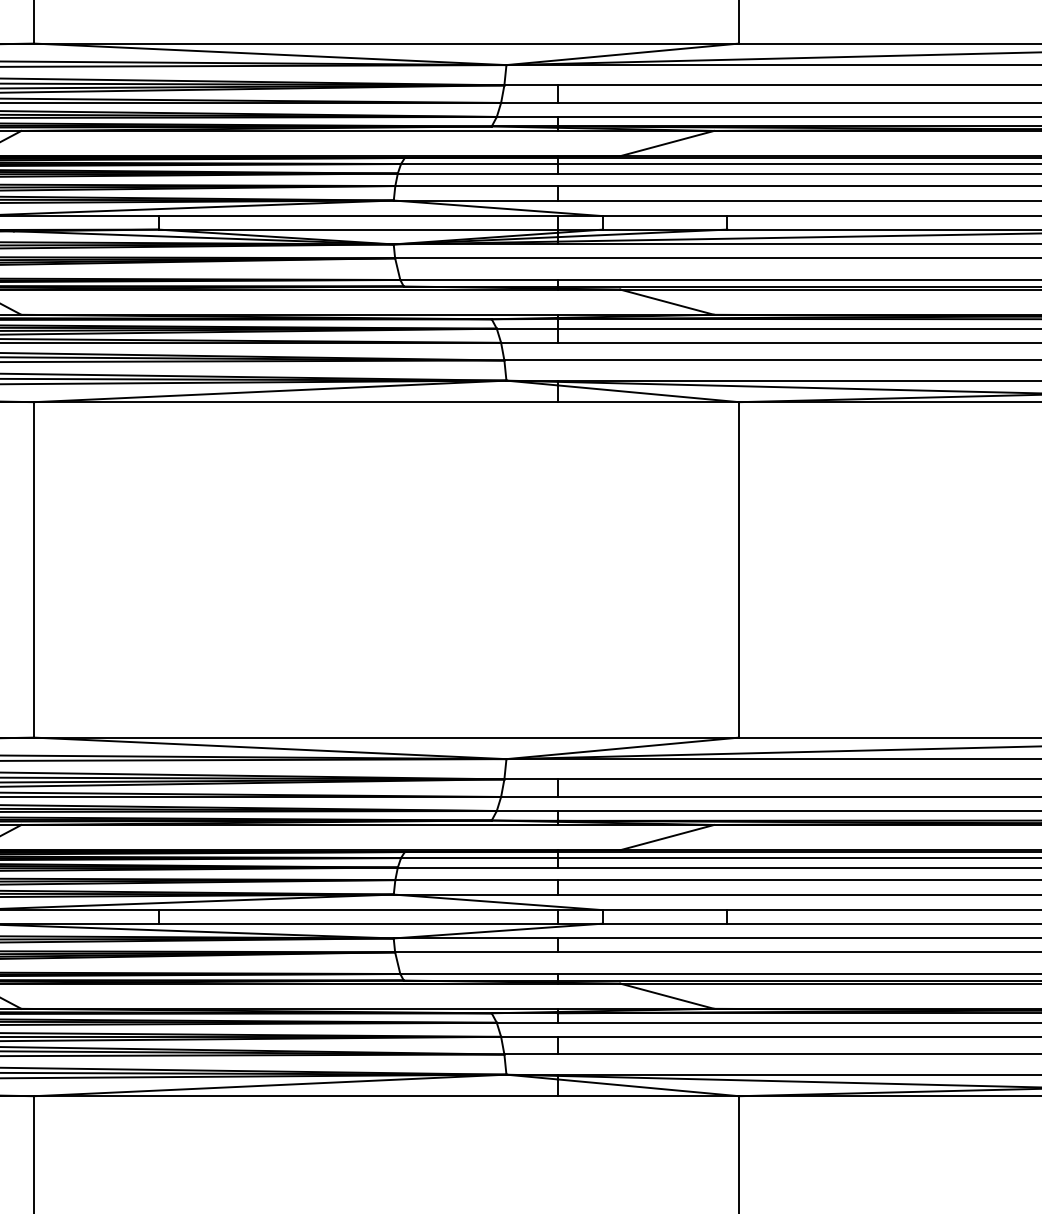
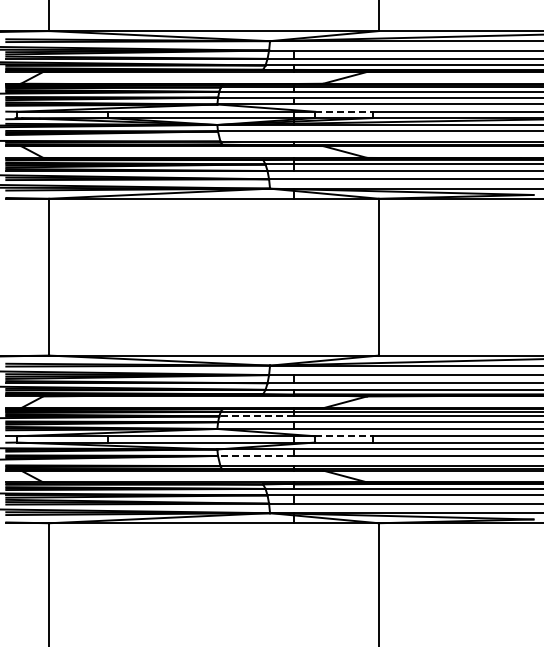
line: (665, 215) -> (344, 111), solid -> dashed
line: (477, 867) -> (256, 416), solid -> dashed
line: (665, 910) -> (344, 436), solid -> dashed
line: (475, 951) -> (255, 455), solid -> dashed

